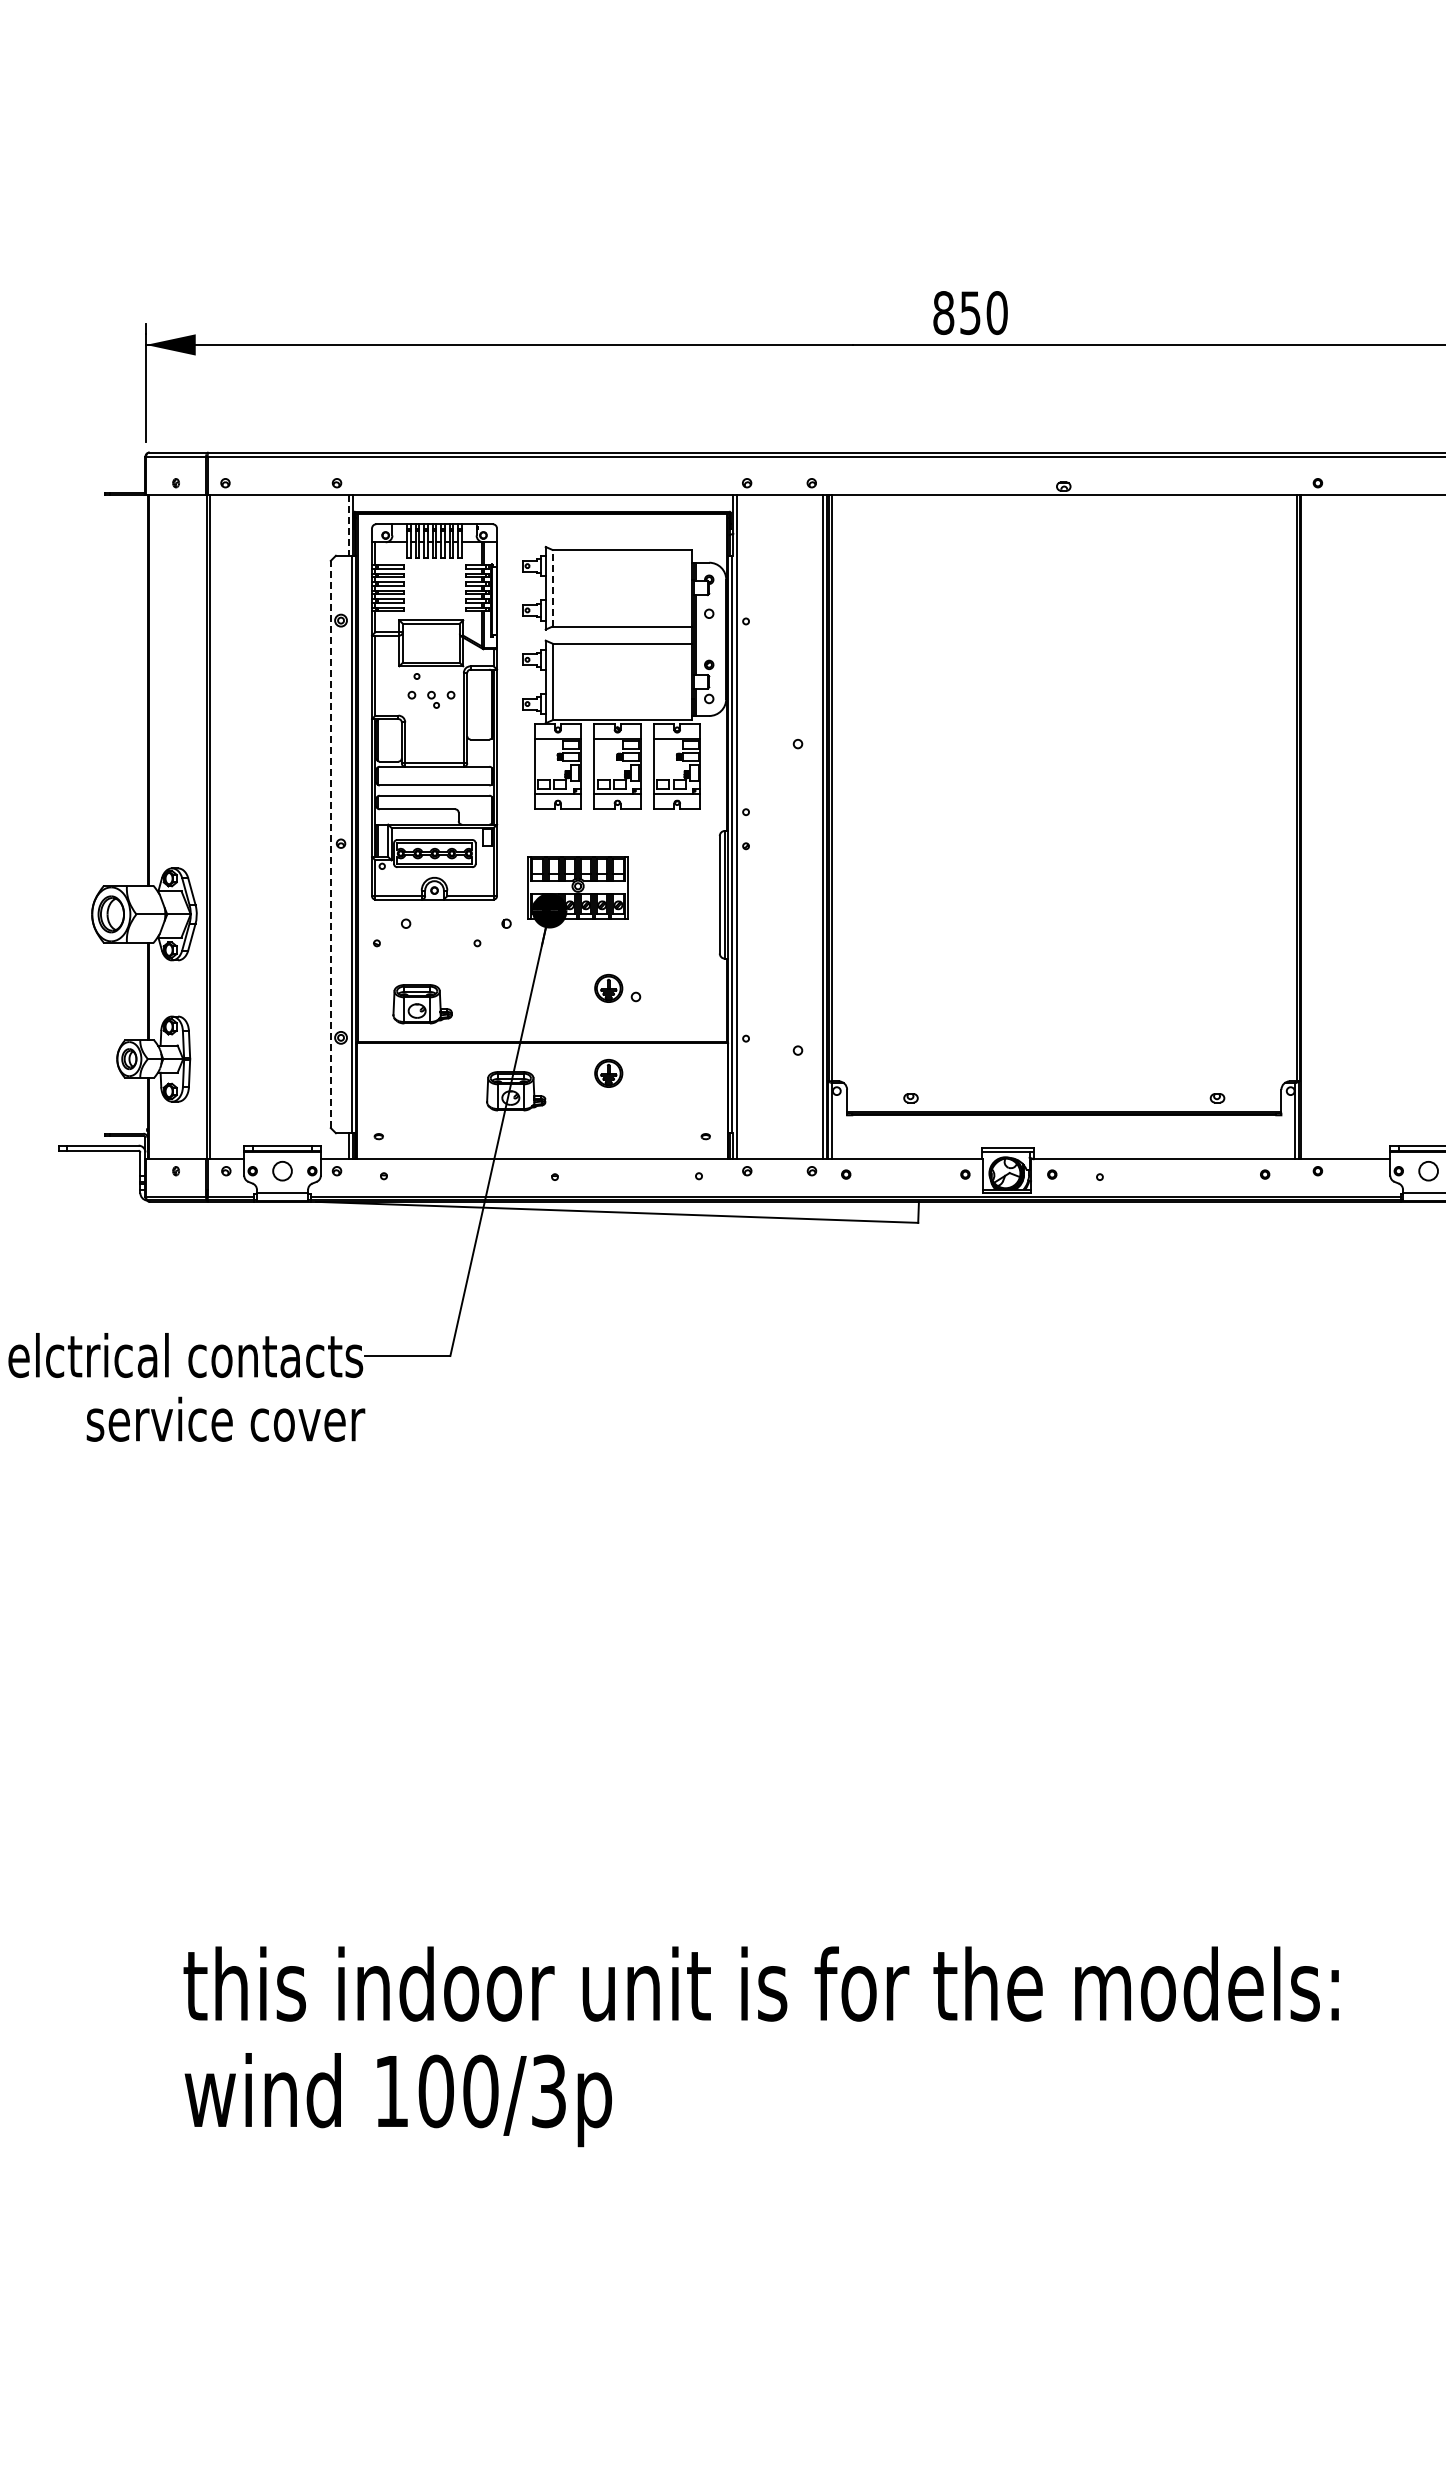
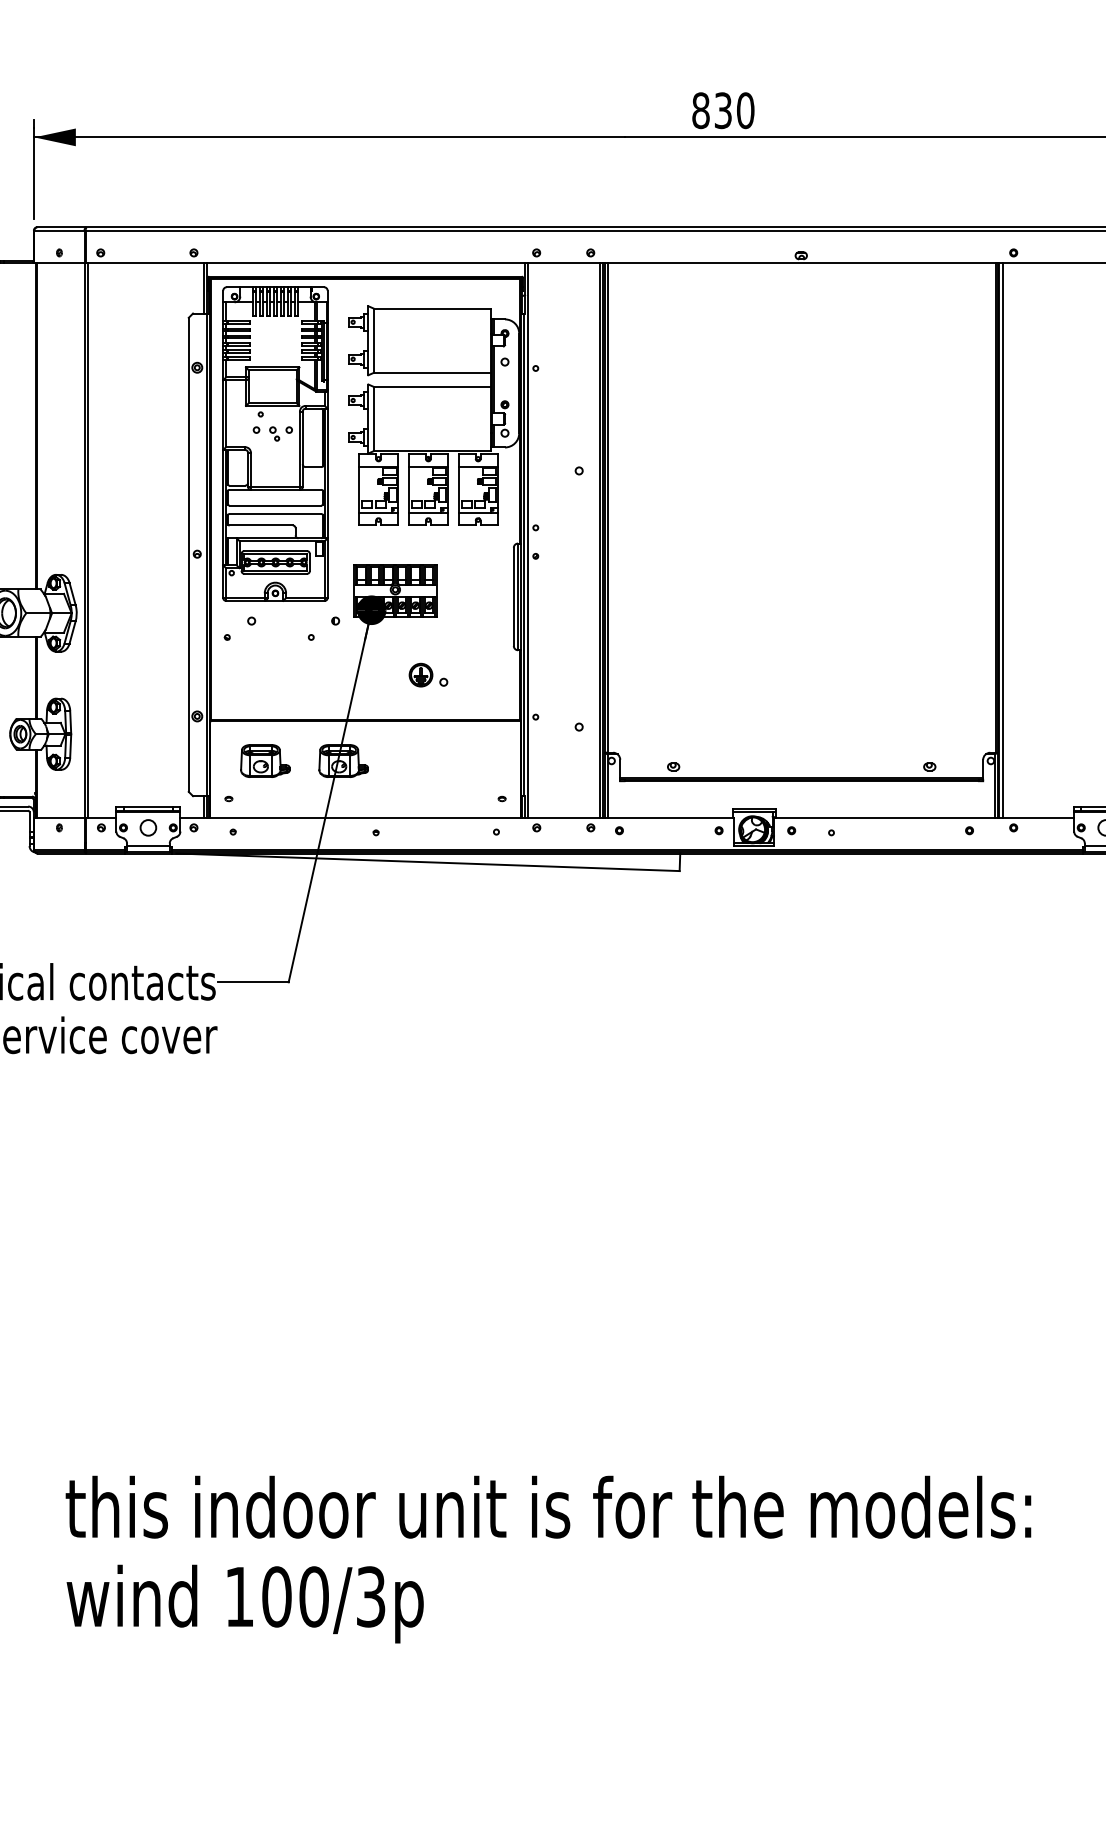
text: (970, 312) -> (723, 110), 850 -> 830
line: (348, 525) -> (203, 288), dashed -> solid
line: (552, 587) -> (374, 340), dashed -> solid
line: (1304, 827) -> (1002, 540), added
line: (330, 844) -> (188, 554), dashed -> solid
part: (422, 1004) -> (265, 761), moved
part: (608, 1073) -> (420, 746), removed

